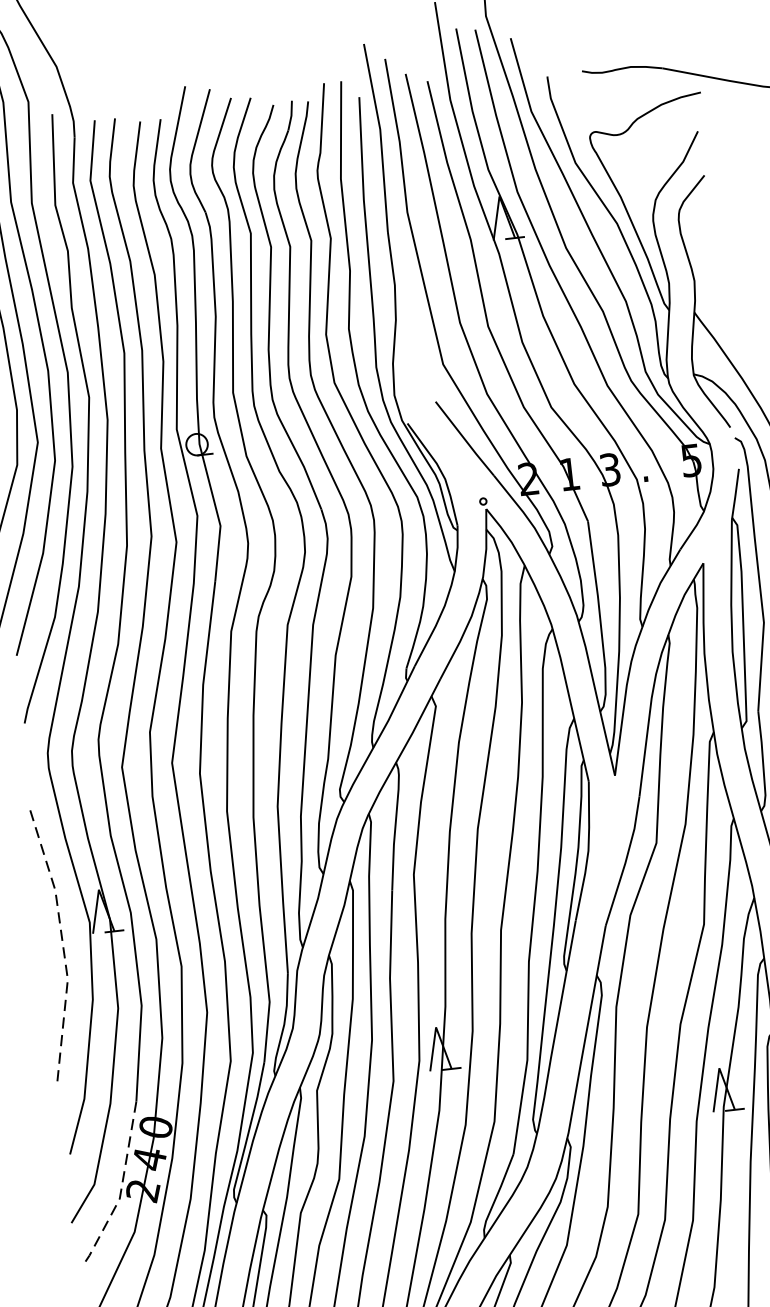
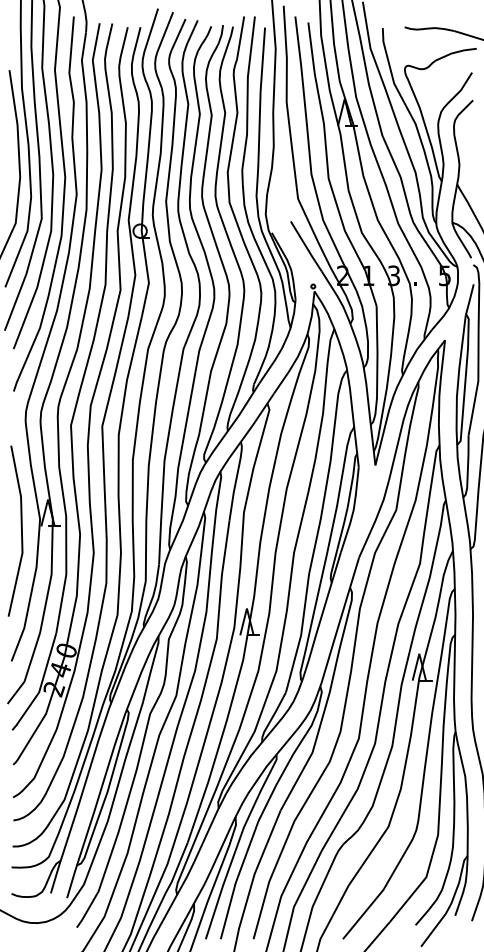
line: (62, 945) -> (21, 531), dashed -> solid
line: (120, 1189) -> (40, 686), dashed -> solid

